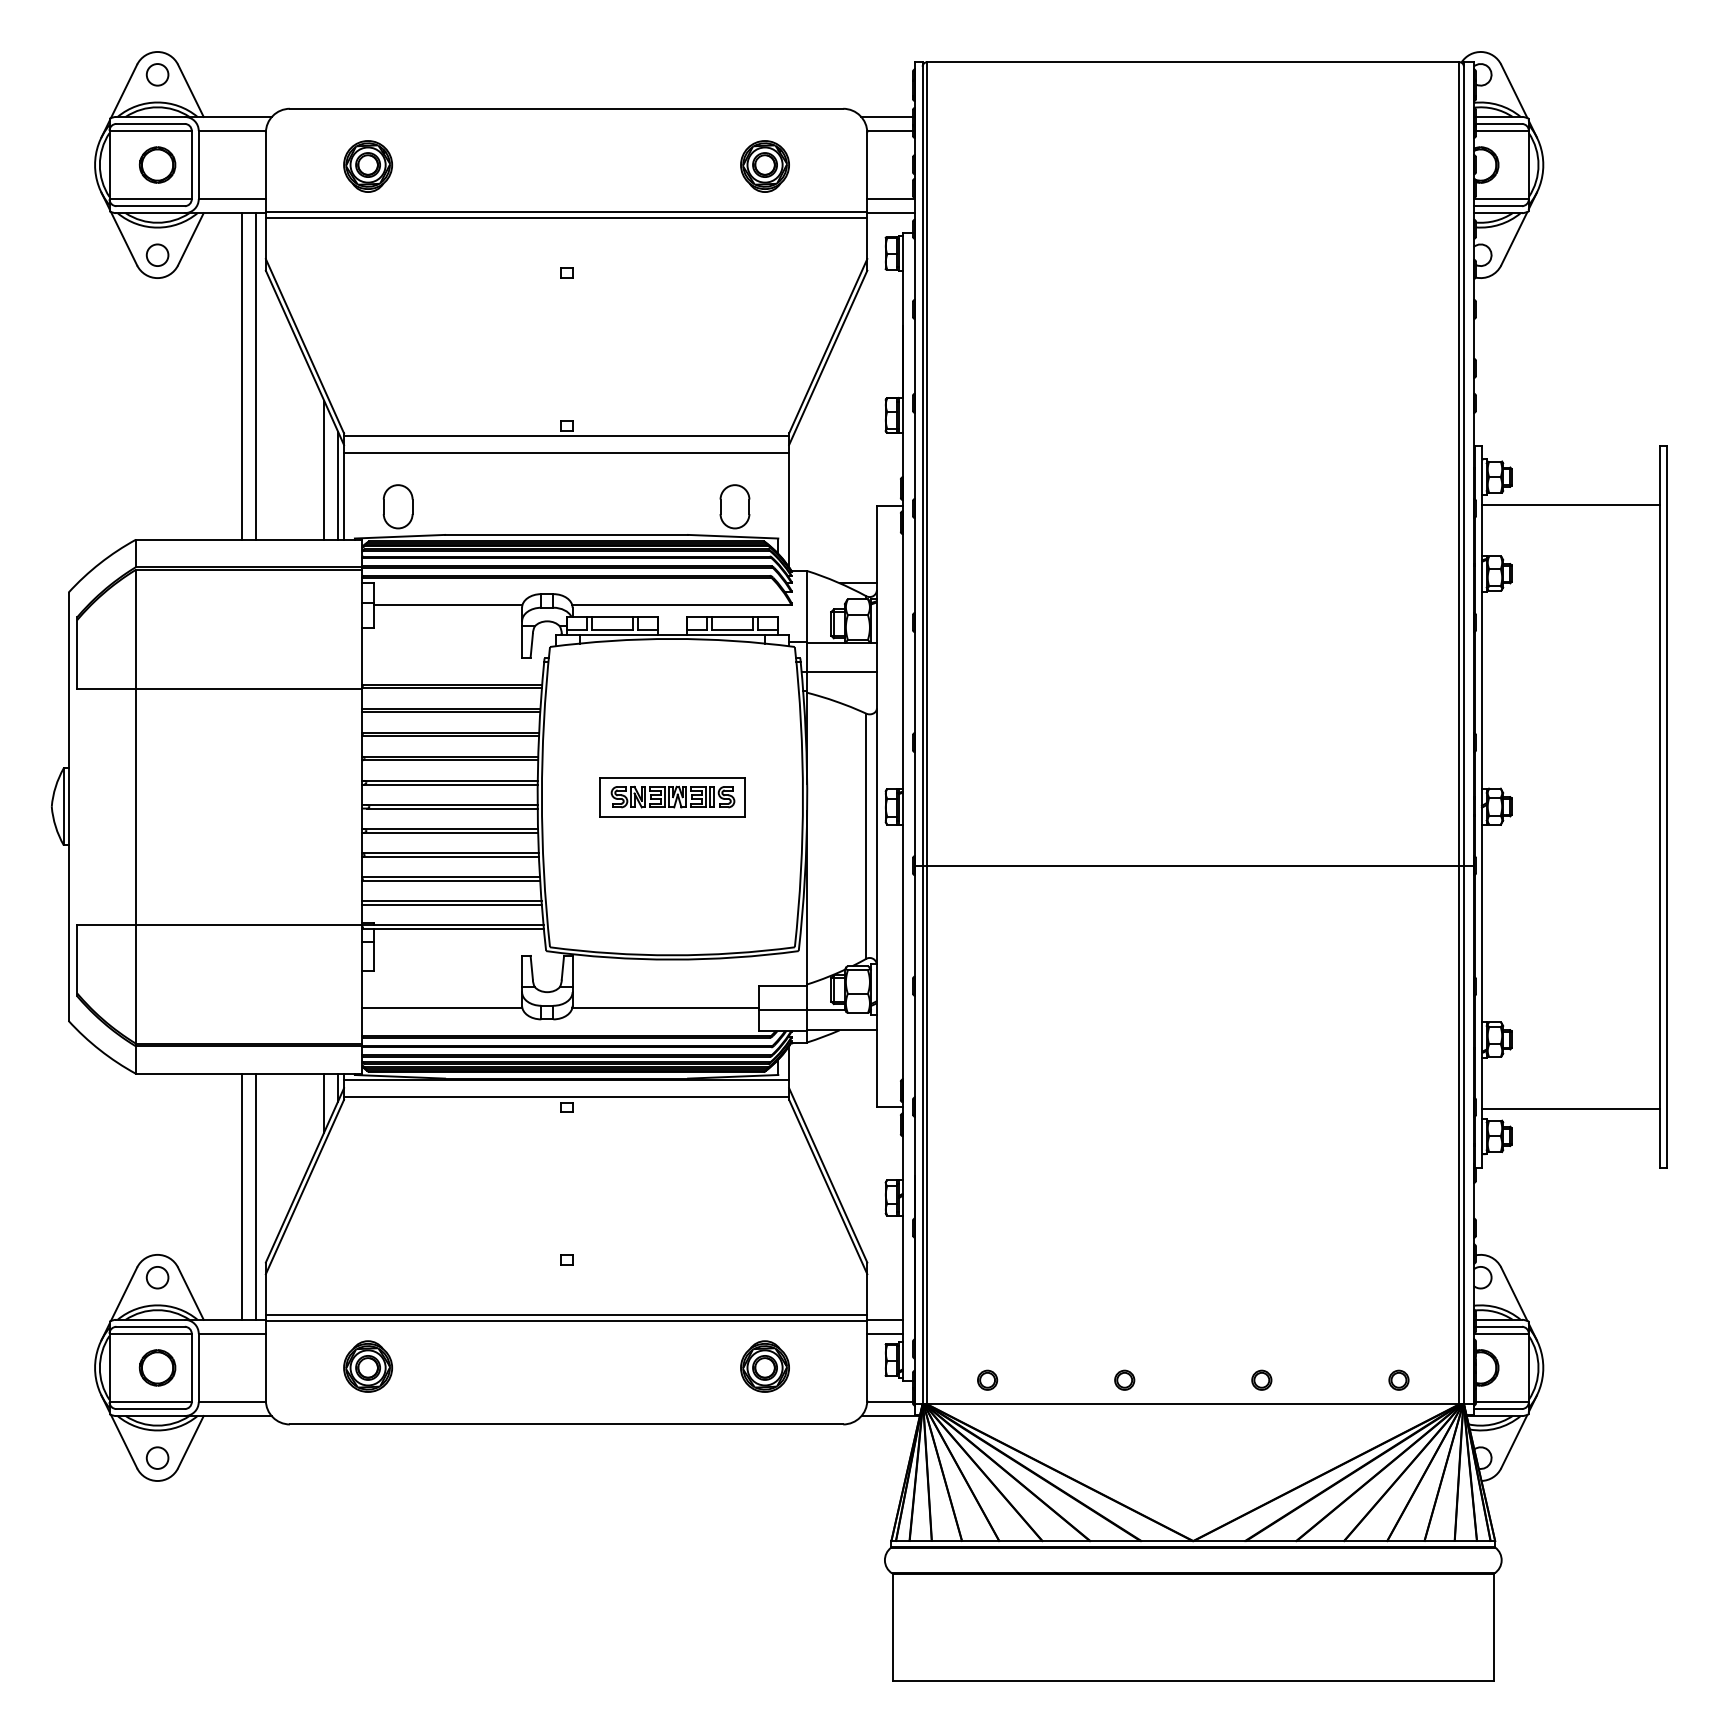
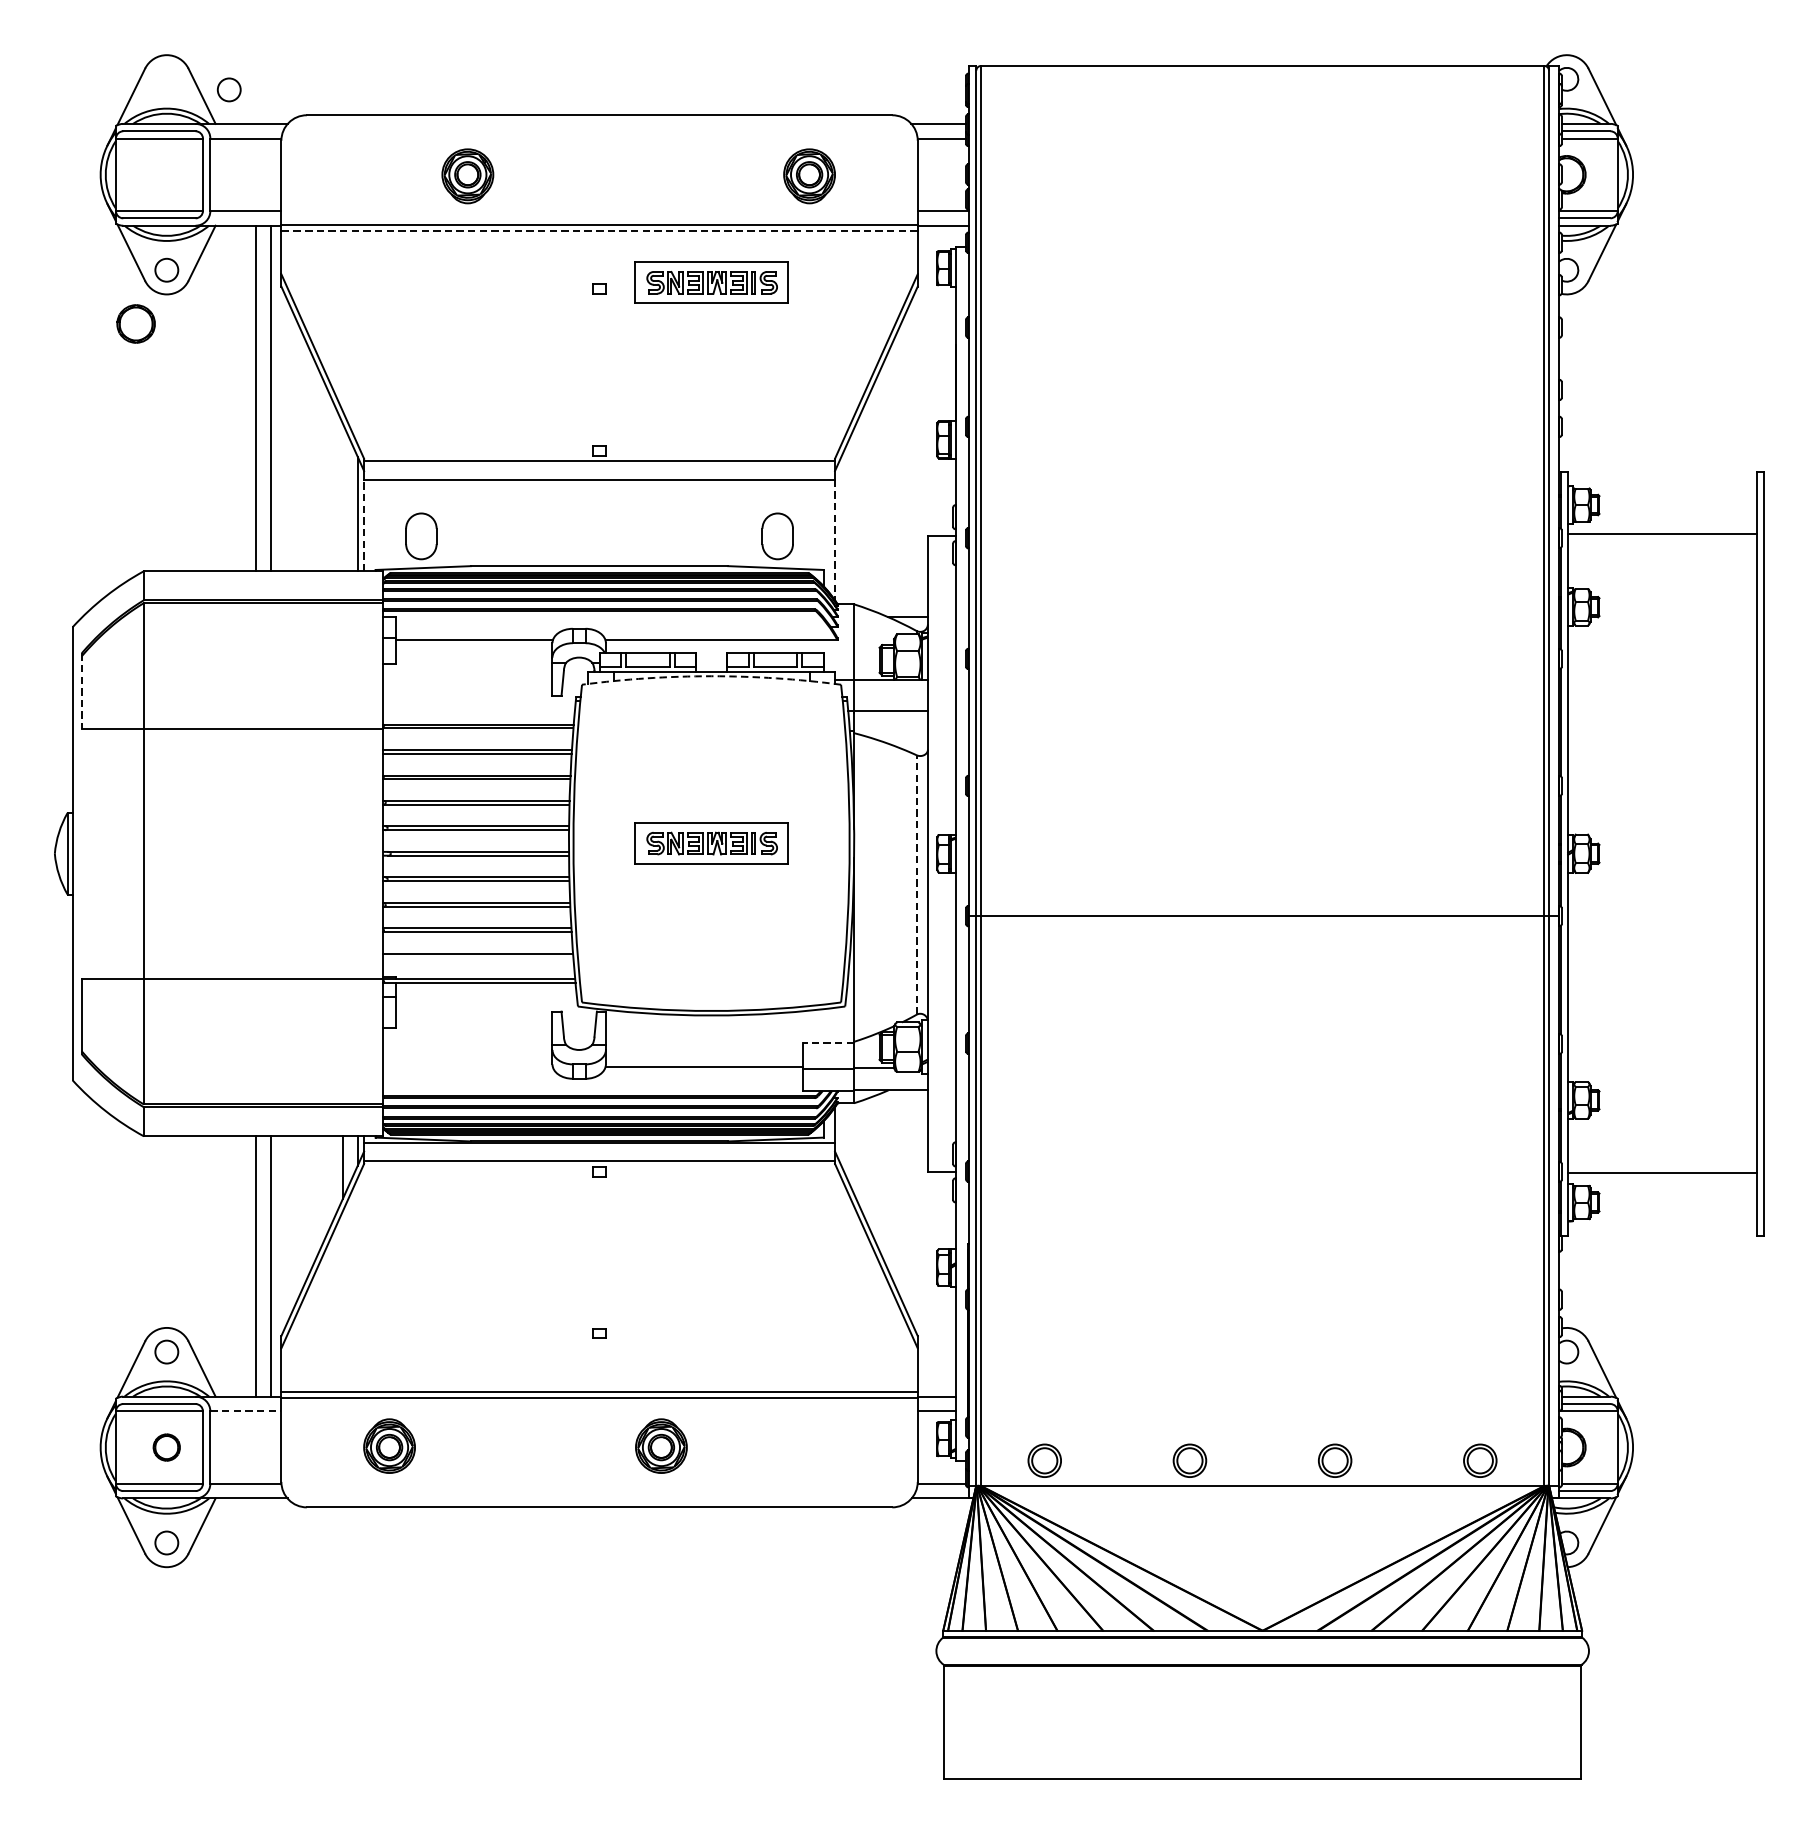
circle: (157, 74) -> (229, 89), moved
part: (157, 164) -> (136, 323), moved
part: (368, 166) -> (468, 176), moved
line: (566, 218) -> (599, 231), solid -> dashed
part: (672, 267) -> (711, 283), added
line: (324, 469) -> (343, 496), removed
line: (344, 496) -> (364, 525), solid -> dashed
line: (789, 510) -> (835, 540), solid -> dashed
arc: (672, 638) -> (711, 675), solid -> dashed
line: (77, 653) -> (82, 691), solid -> dashed
line: (866, 836) -> (916, 885), solid -> dashed
line: (451, 904) -> (477, 957), removed
line: (782, 985) -> (828, 1042), solid -> dashed
line: (442, 1008) -> (468, 1067), removed
line: (232, 1333) -> (246, 1411), solid -> dashed
part: (764, 1366) -> (660, 1446), moved
part: (157, 1367) -> (166, 1447), size x0.7
part: (987, 1379) -> (1044, 1459), size x1.6
part: (1124, 1379) -> (1189, 1459), size x1.6
part: (1261, 1379) -> (1334, 1459), size x1.6
part: (1398, 1379) -> (1479, 1459), size x1.6

